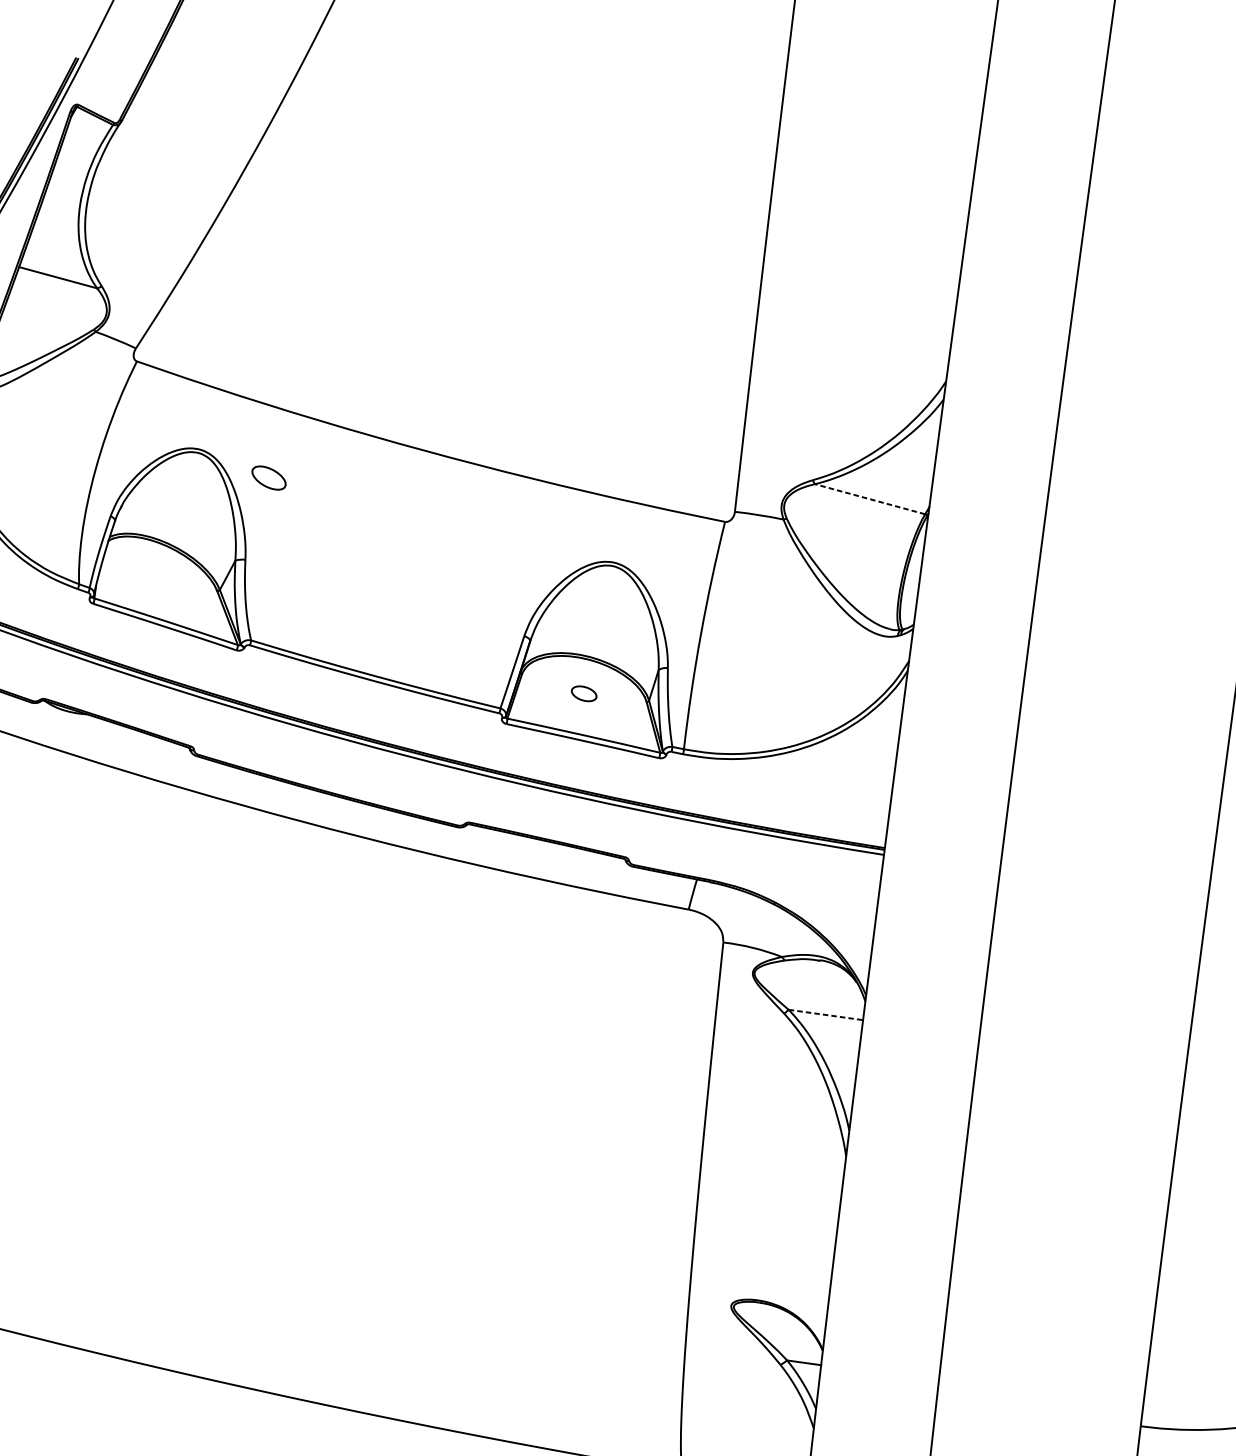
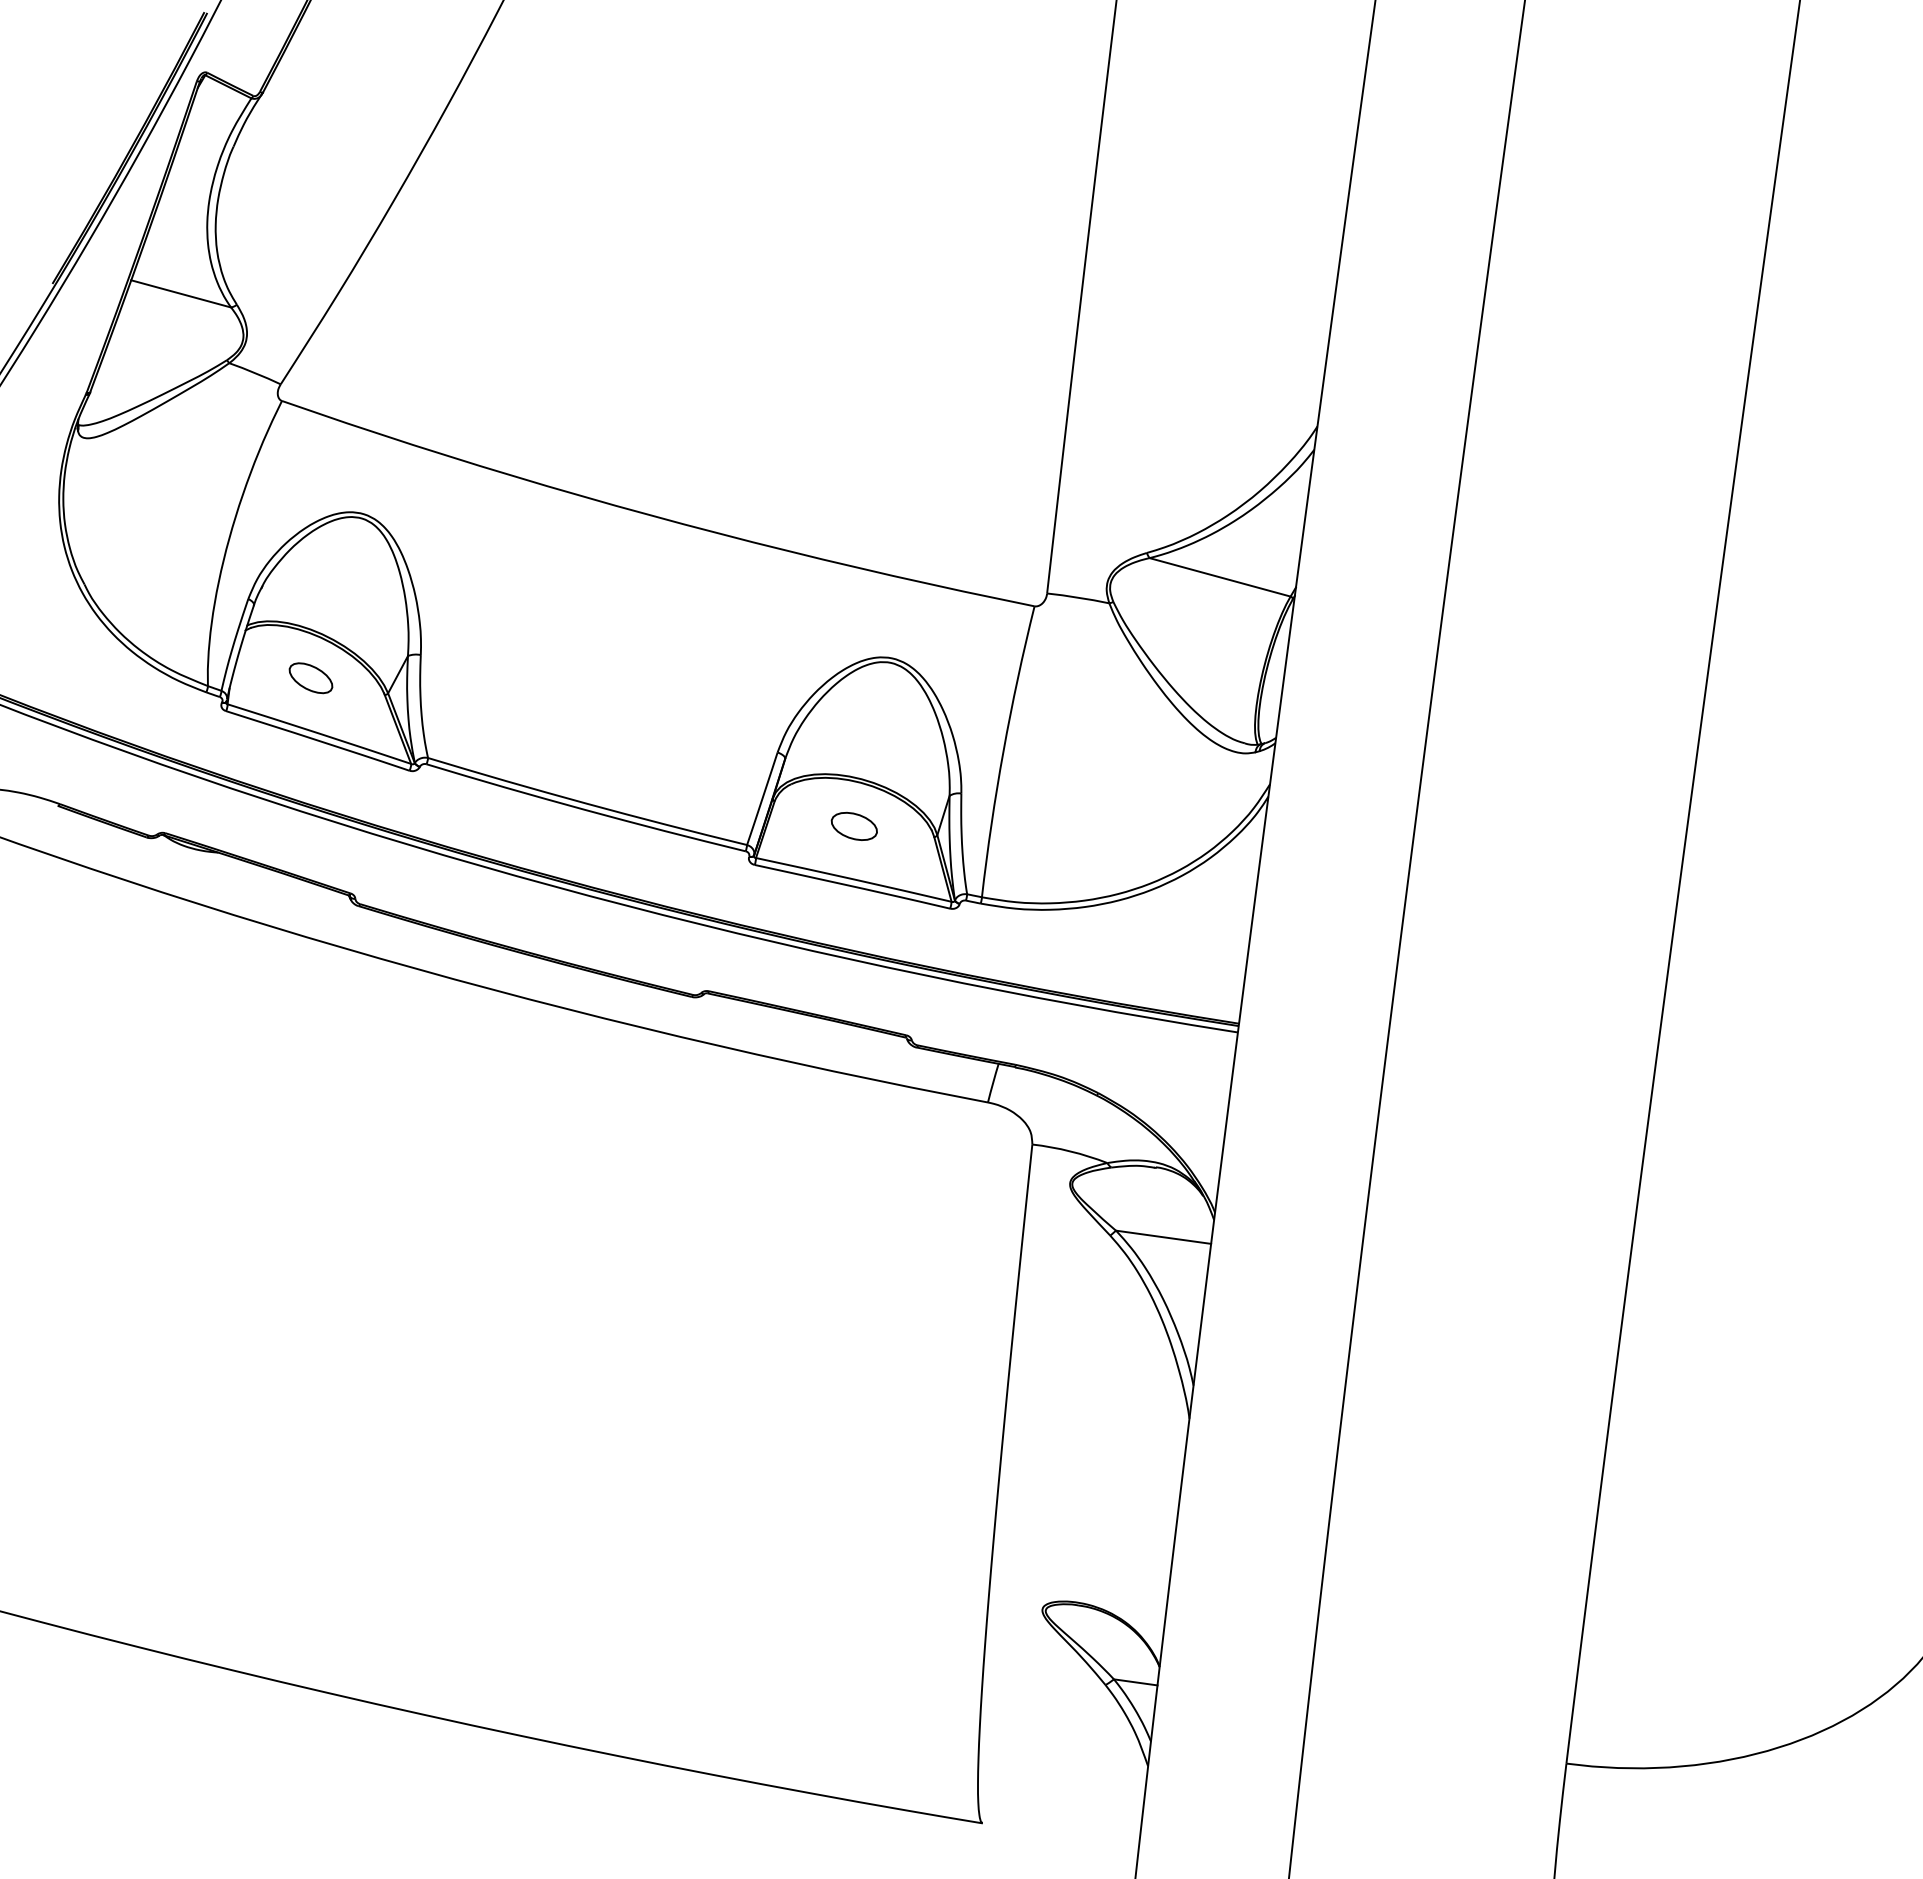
part: (268, 478) -> (310, 678), moved
line: (869, 499) -> (1219, 577), dashed -> solid
part: (583, 693) -> (853, 825), size x1.43
line: (825, 1015) -> (1163, 1237), dashed -> solid

